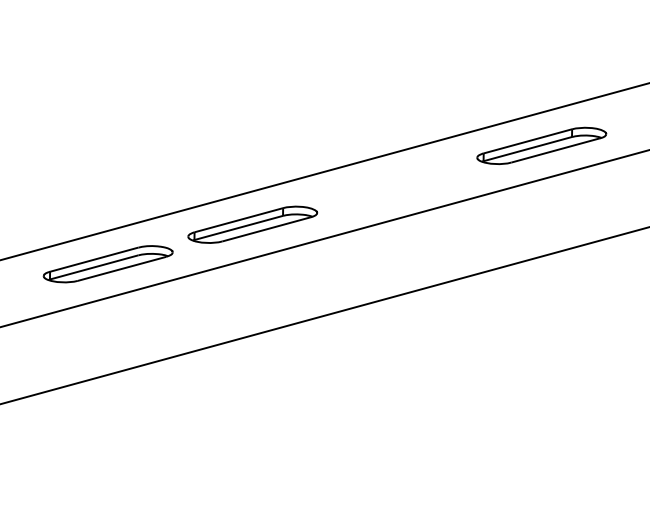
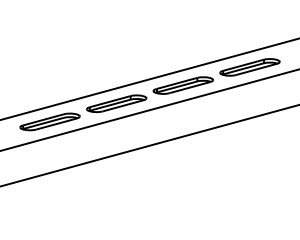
part: (395, 185) -> (182, 85), added

